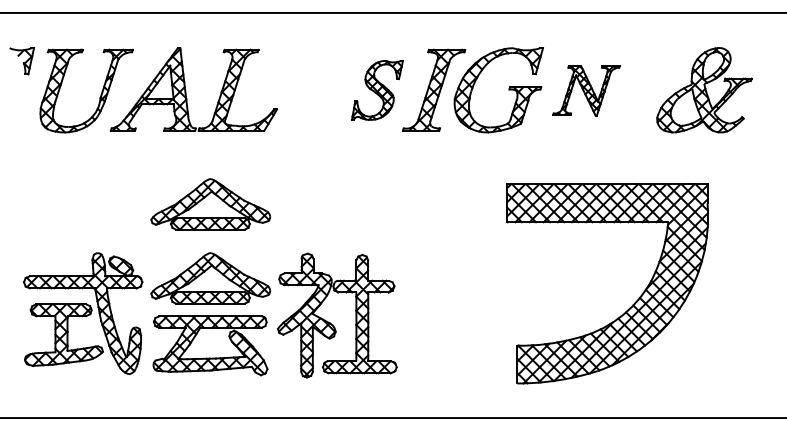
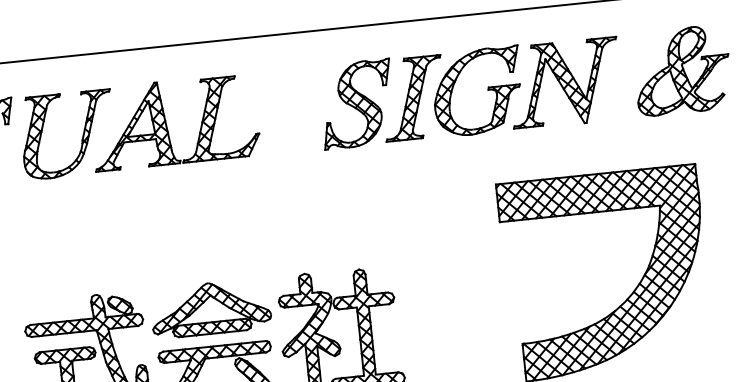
part: (377, 90) -> (357, 104), size x1.43
part: (586, 90) -> (565, 82), size x1.67
part: (210, 204) -> (202, 234), removed

